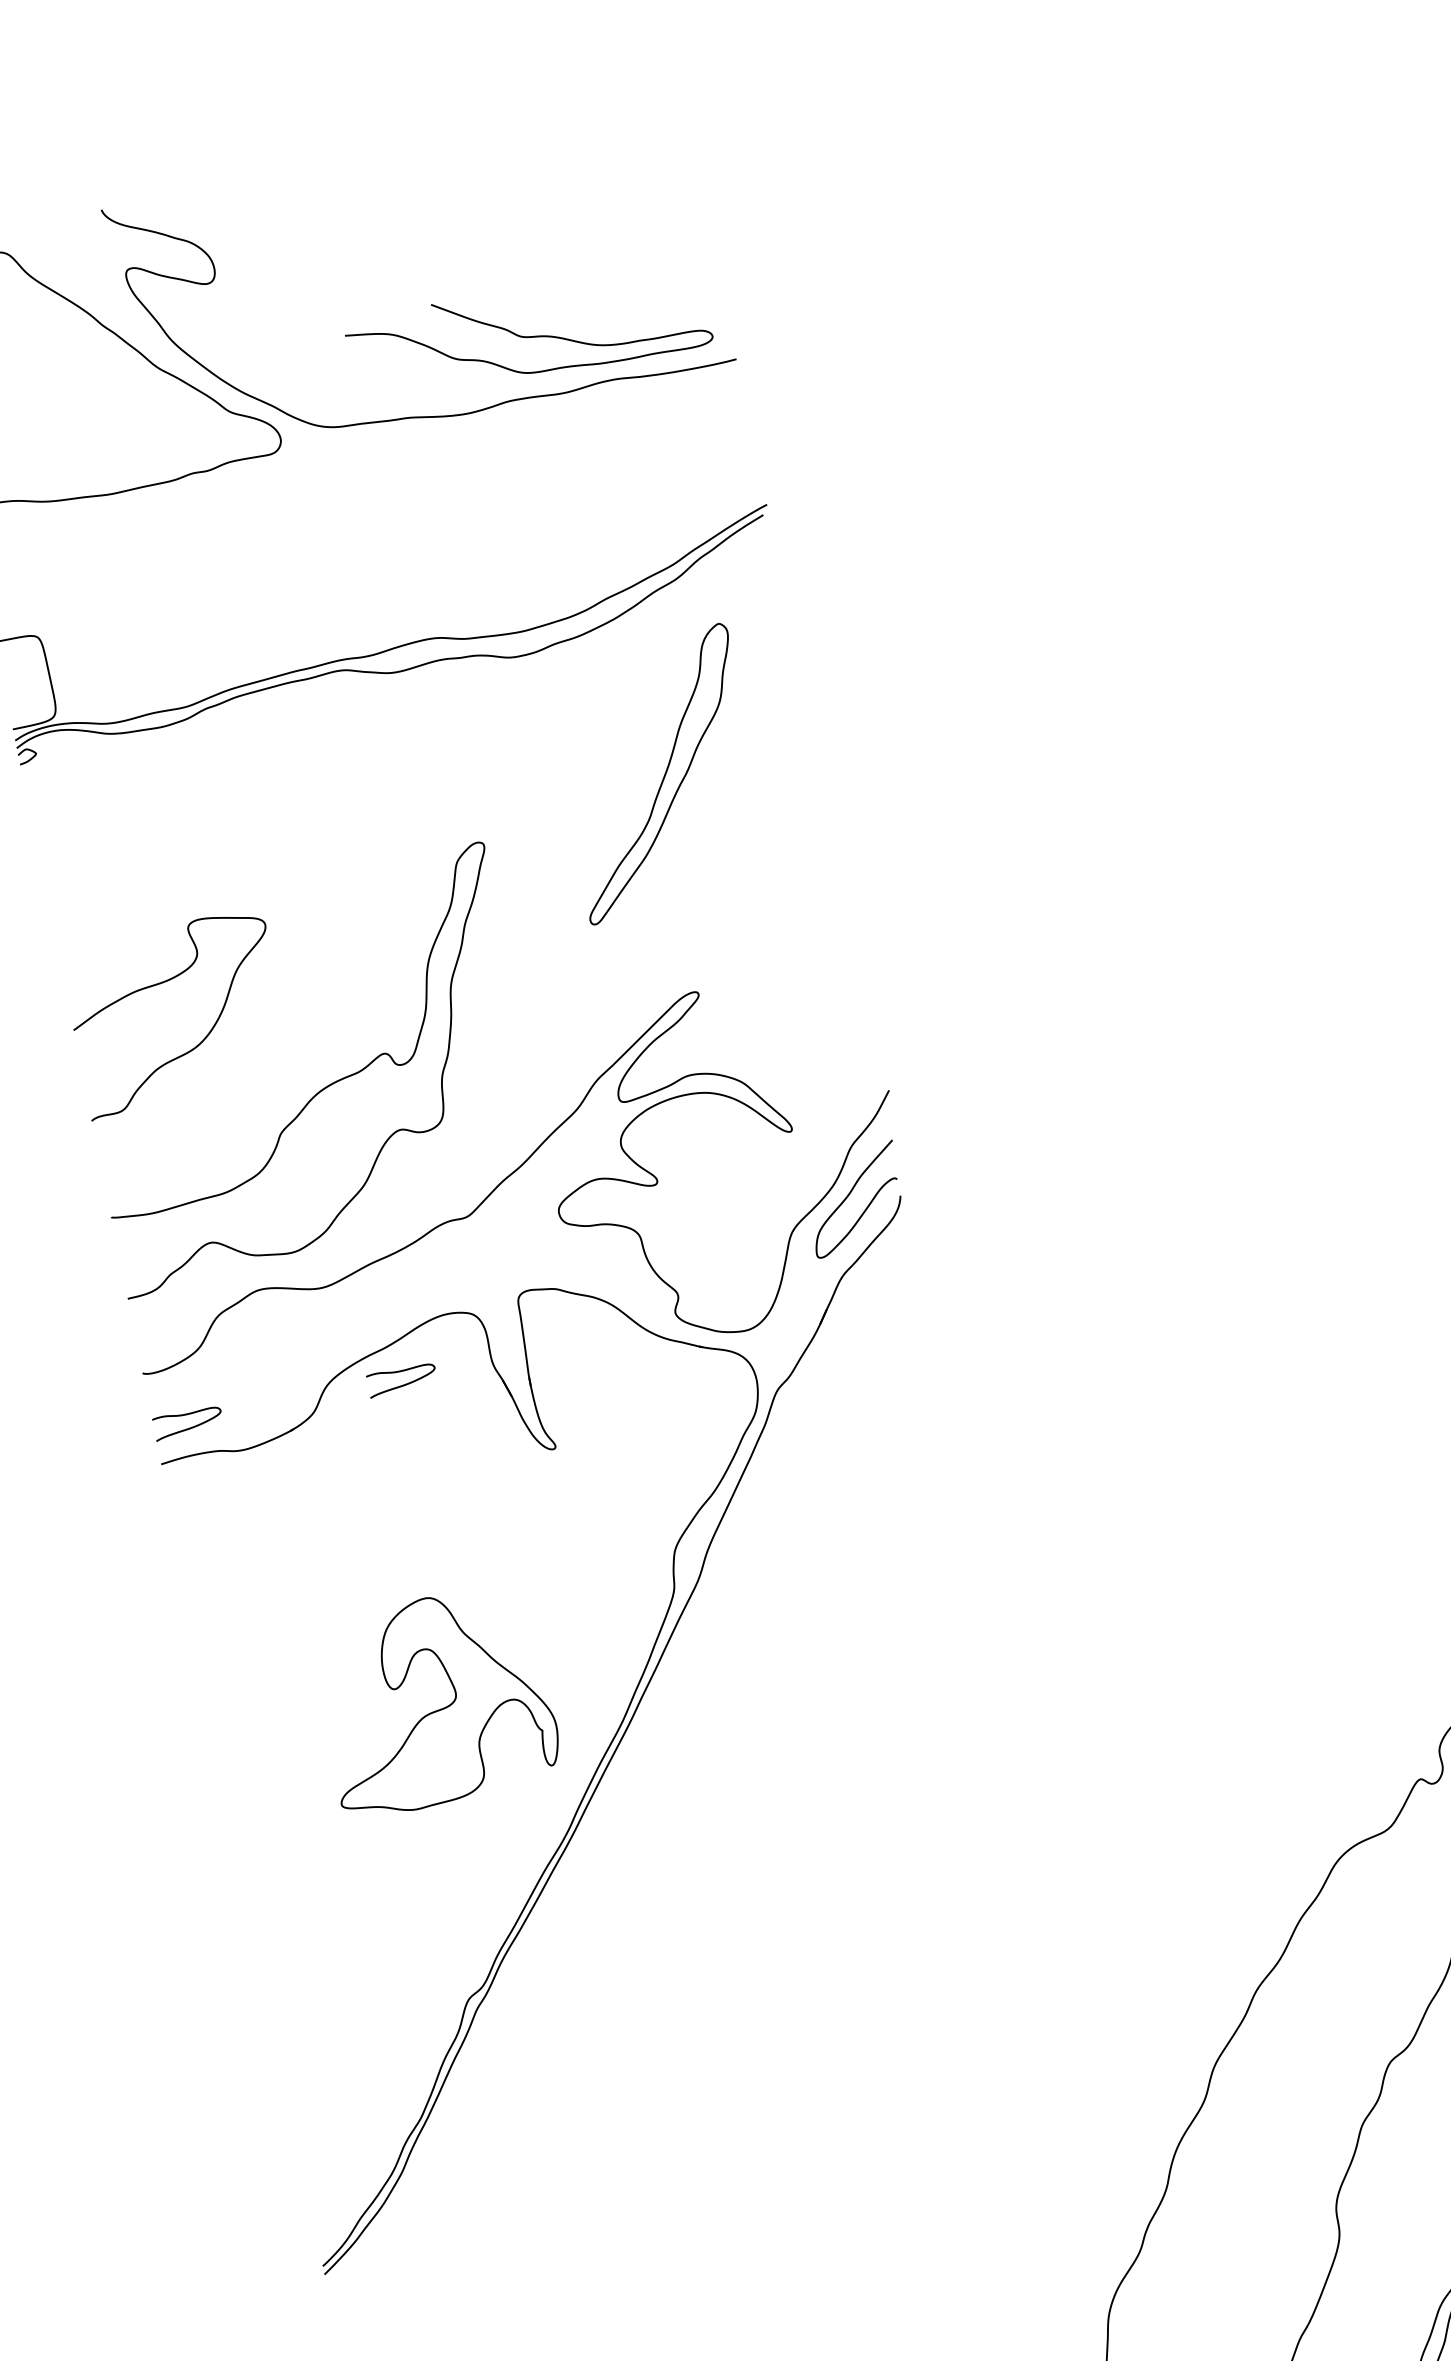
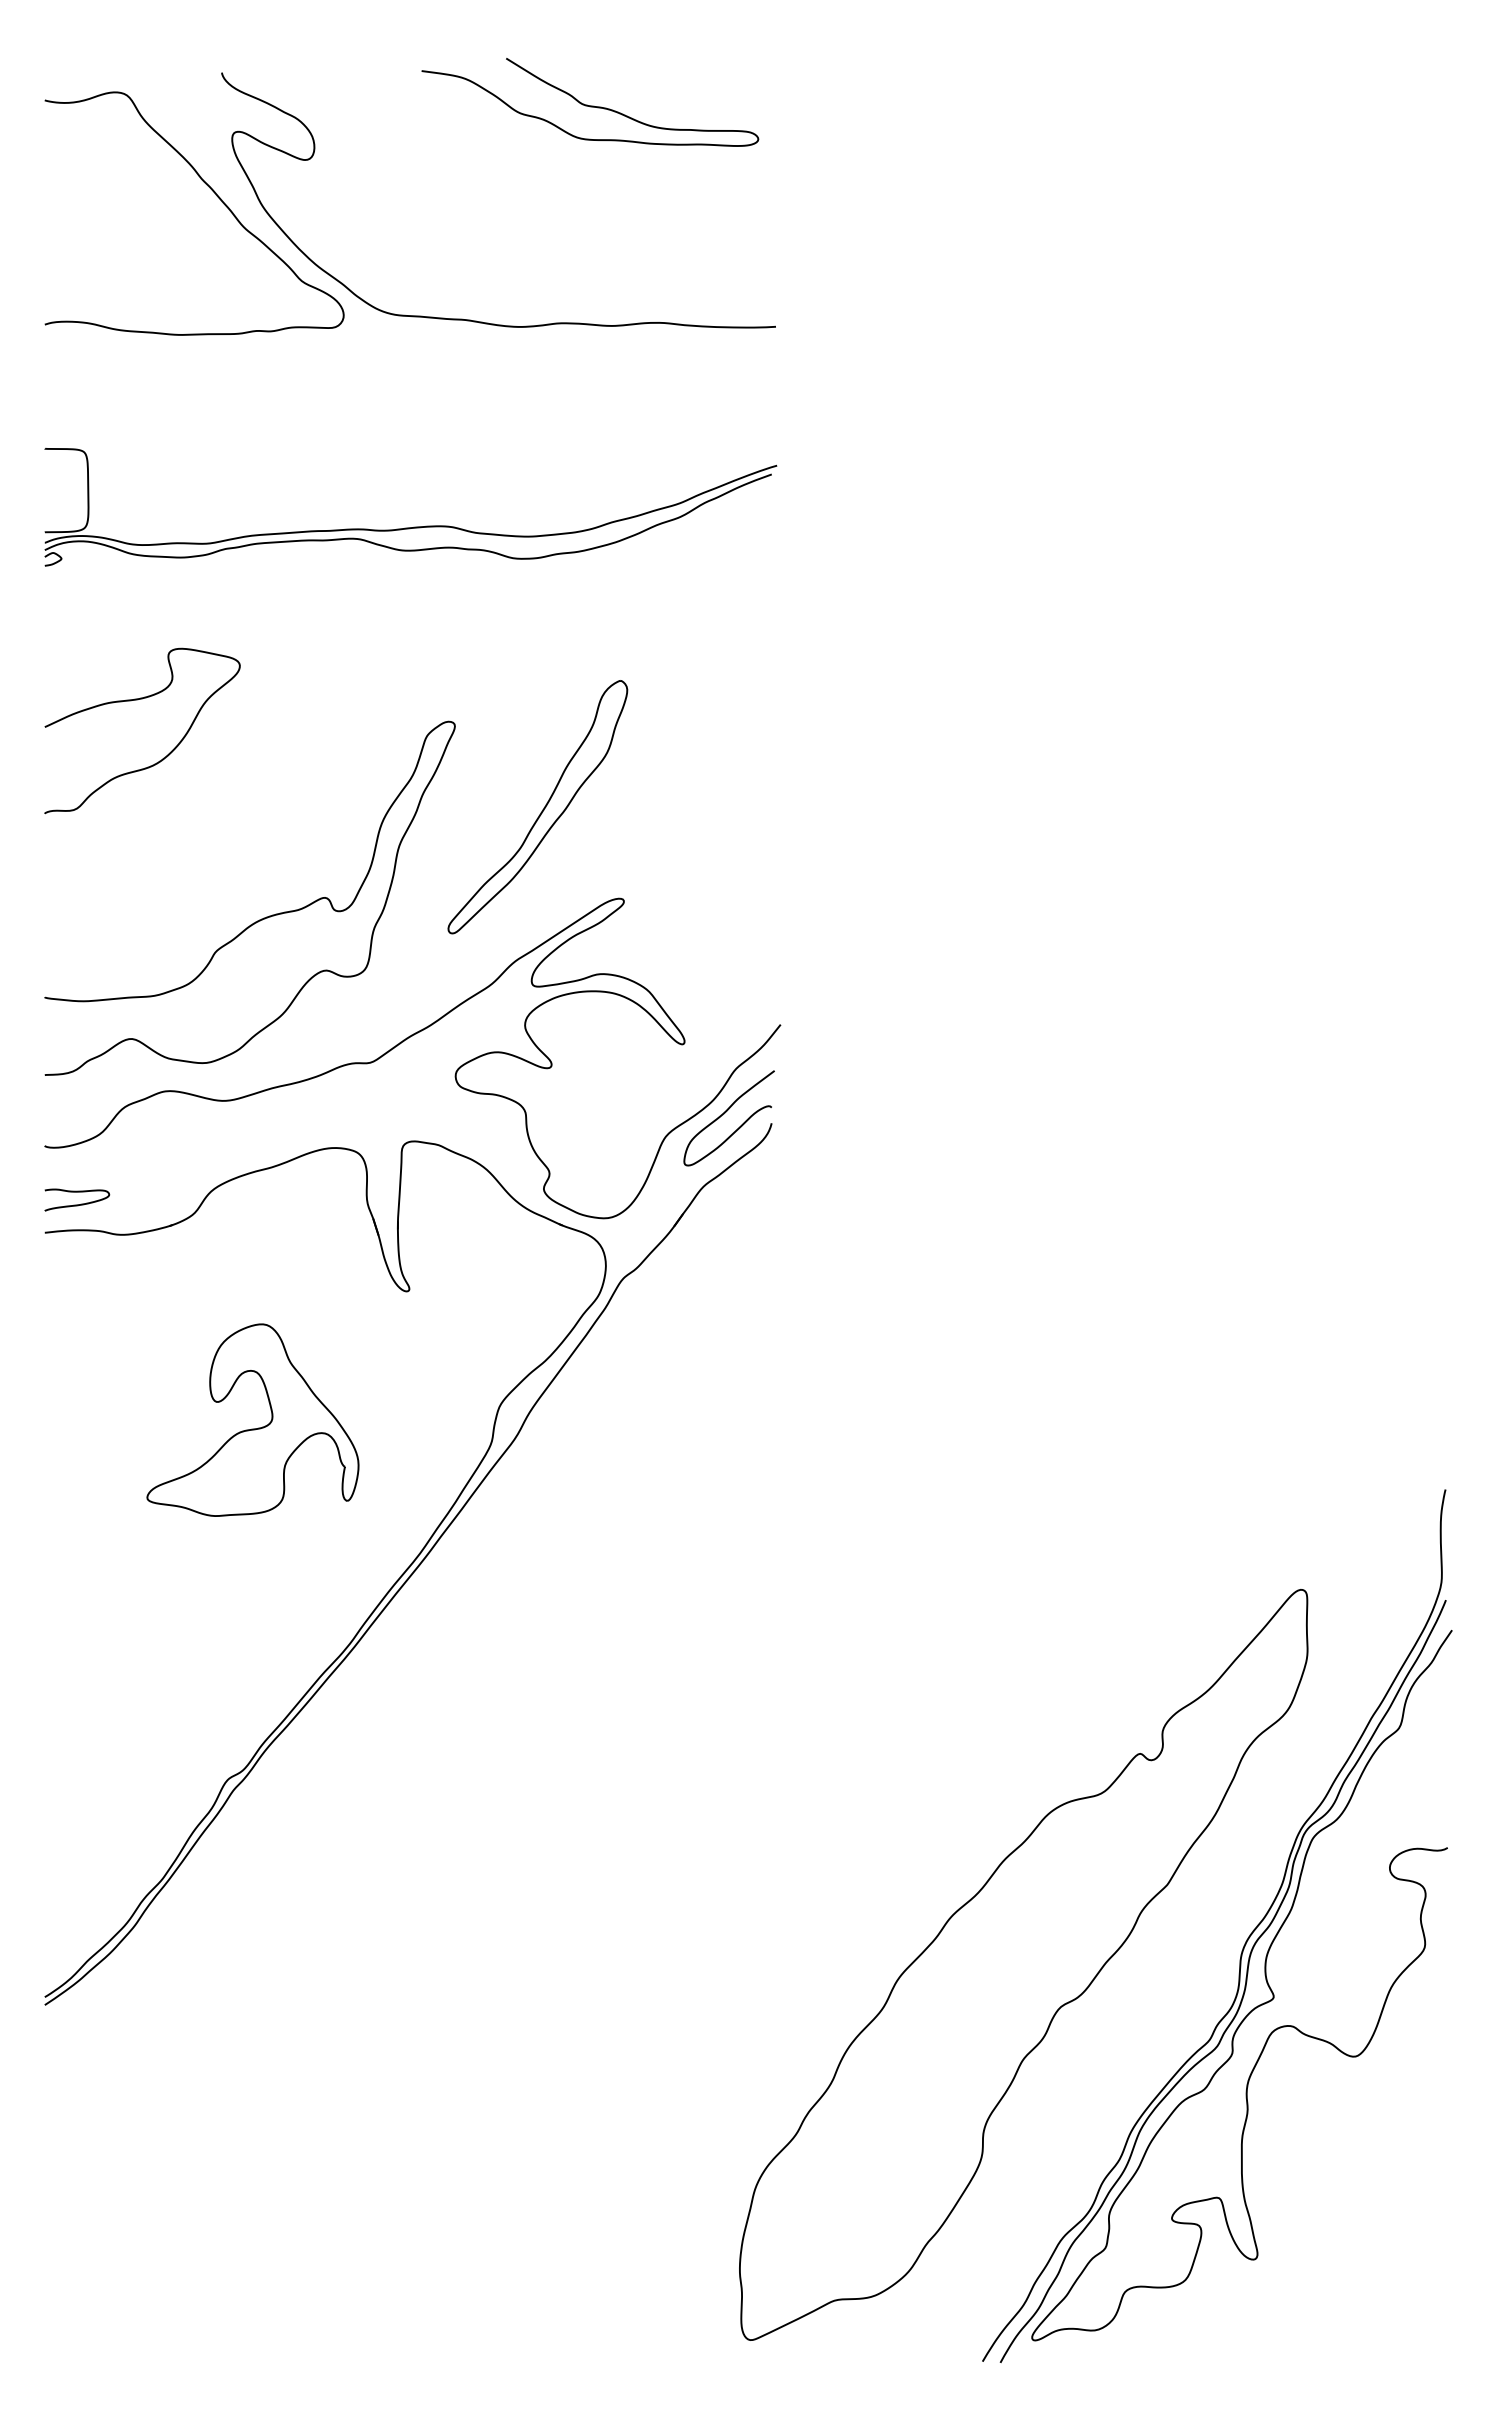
curve: (529, 336) -> (590, 105), moved
part: (658, 774) -> (537, 807), moved
curve: (165, 982) -> (137, 700), moved
curve: (403, 1384) -> (281, 1204), removed
part: (437, 1709) -> (252, 1428), moved

